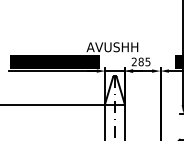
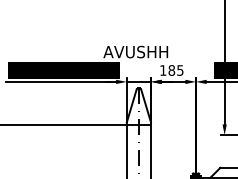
text: (134, 61) -> (163, 70), 285 -> 185

